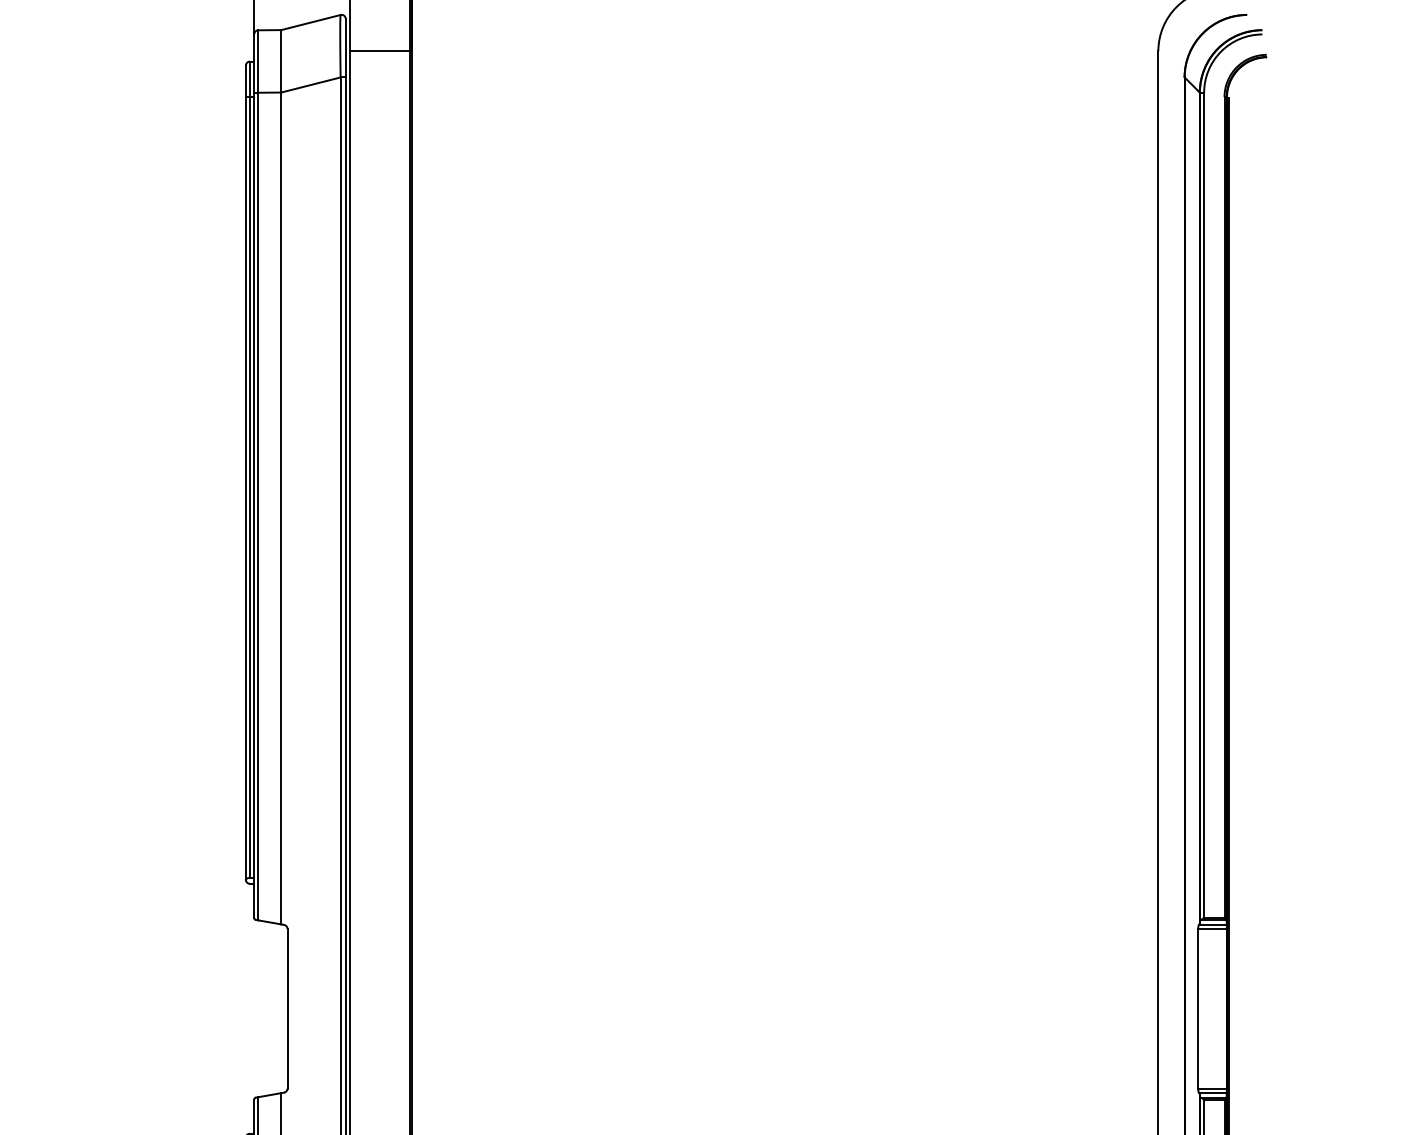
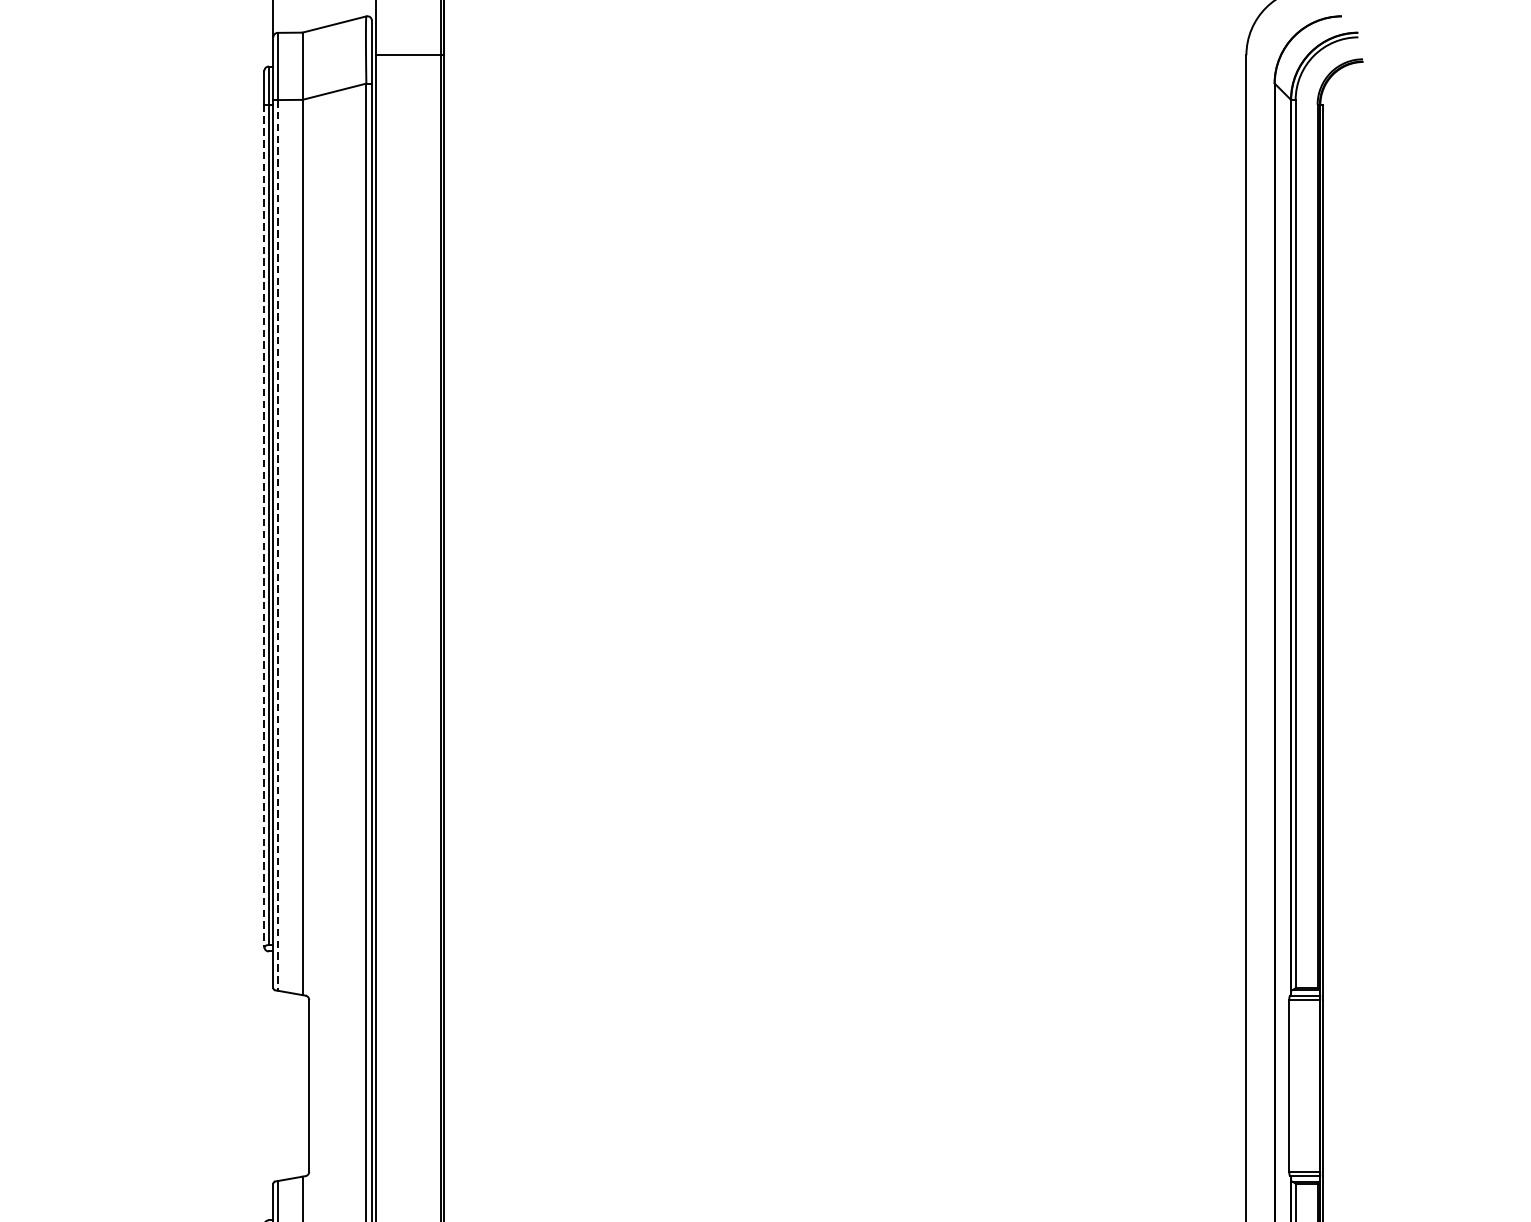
line: (245, 488) -> (263, 525), solid -> dashed
line: (258, 506) -> (277, 545), solid -> dashed

